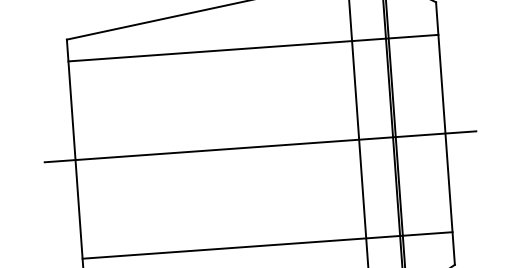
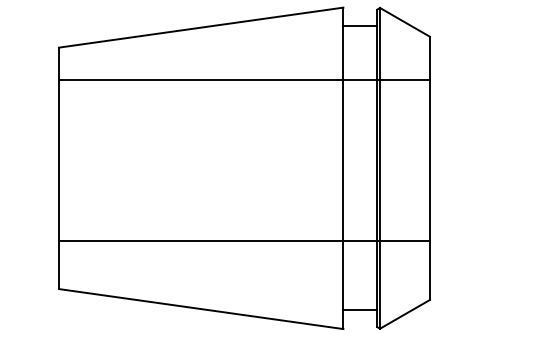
line: (253, 48) -> (244, 80), moved
line: (260, 146) -> (244, 168), removed
line: (267, 245) -> (244, 241), moved

